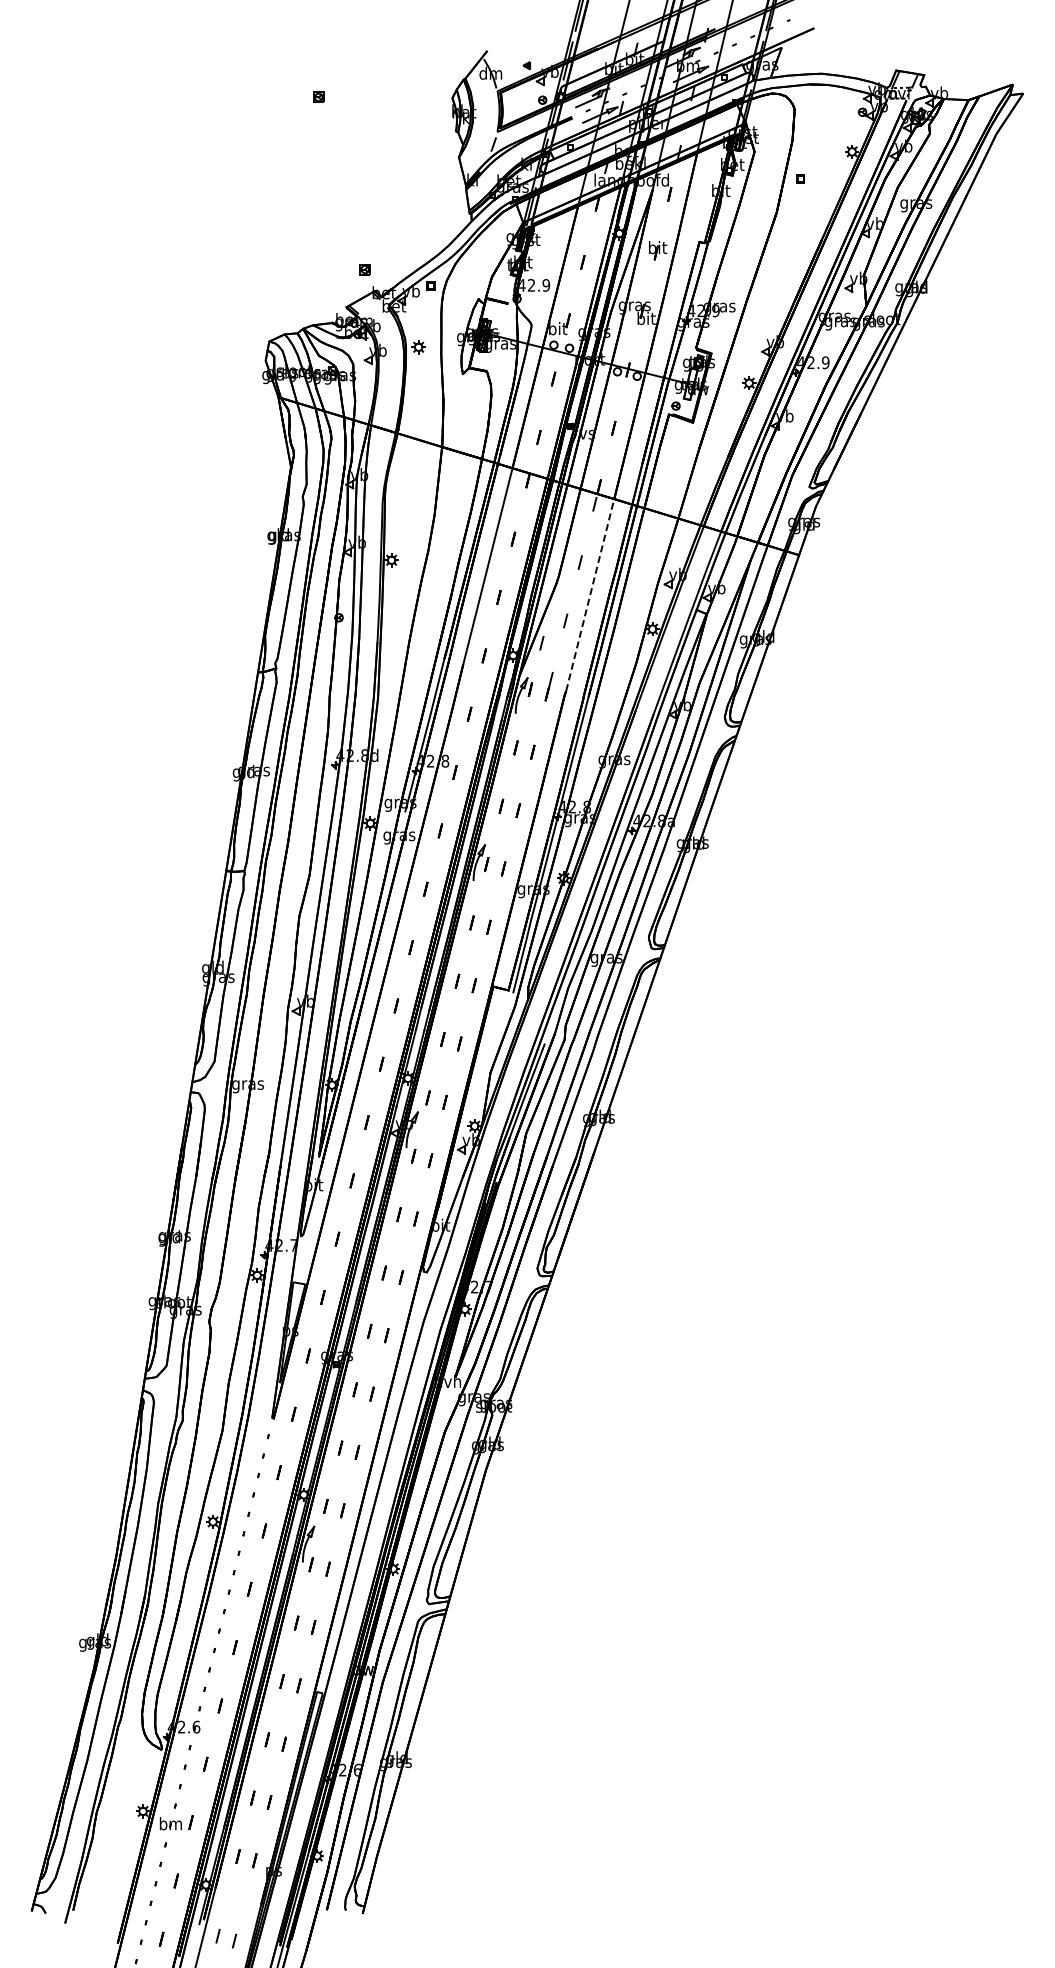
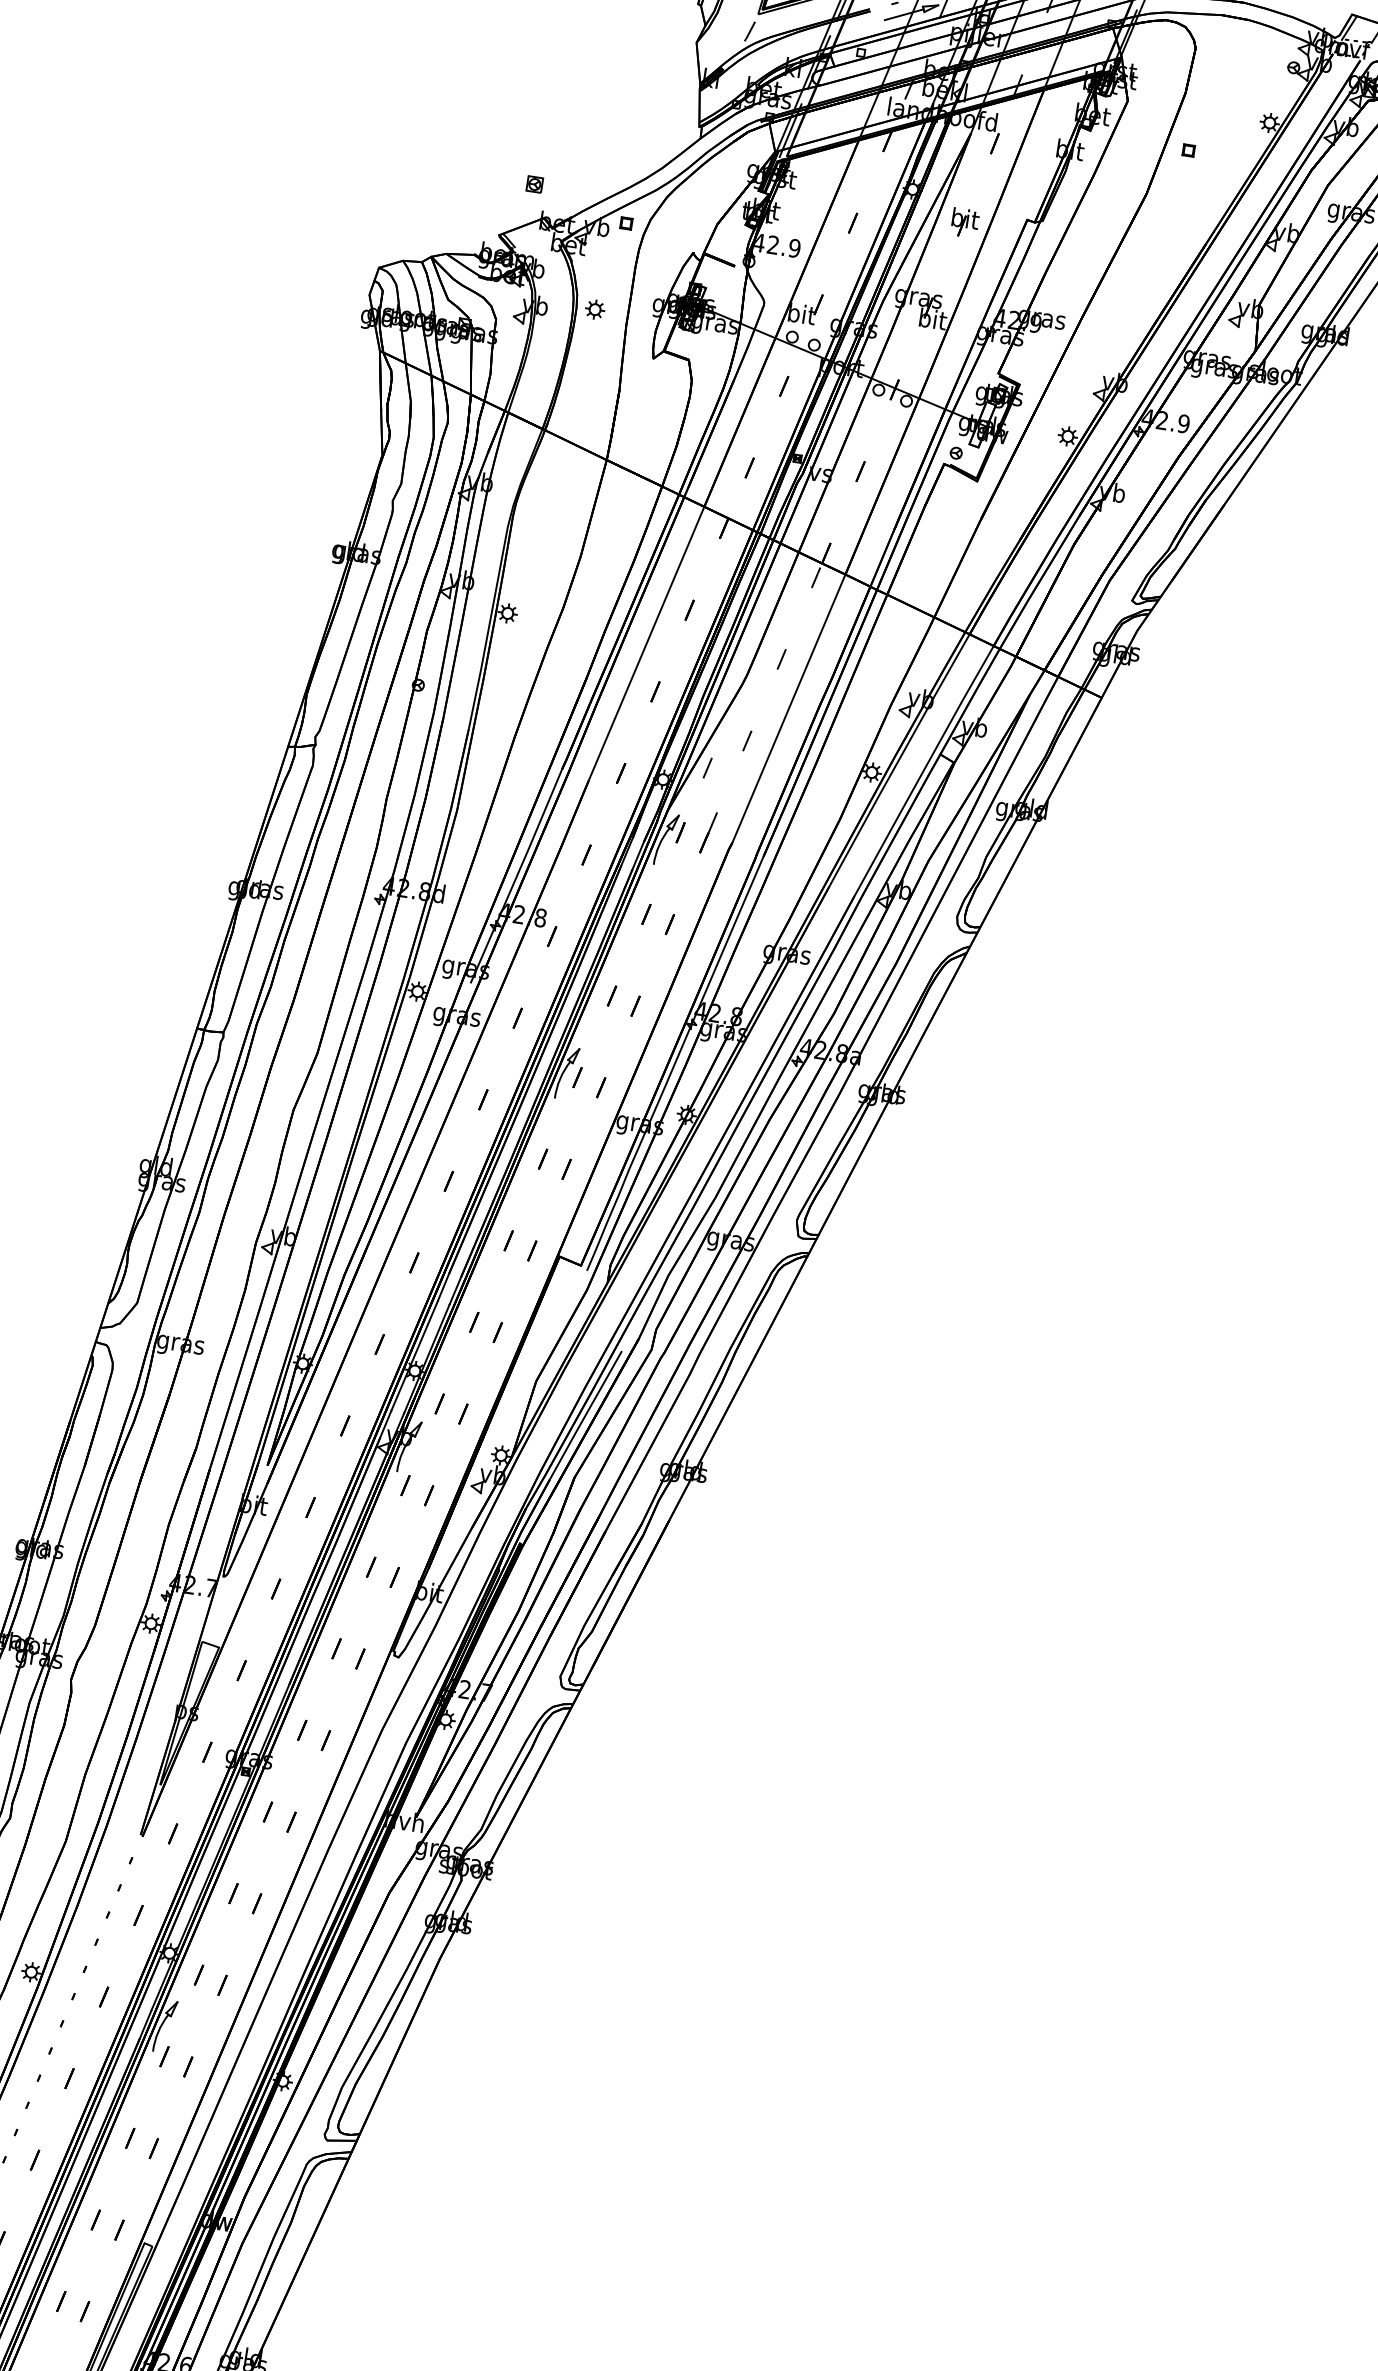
line: (590, 595) -> (789, 709), dashed -> solid

